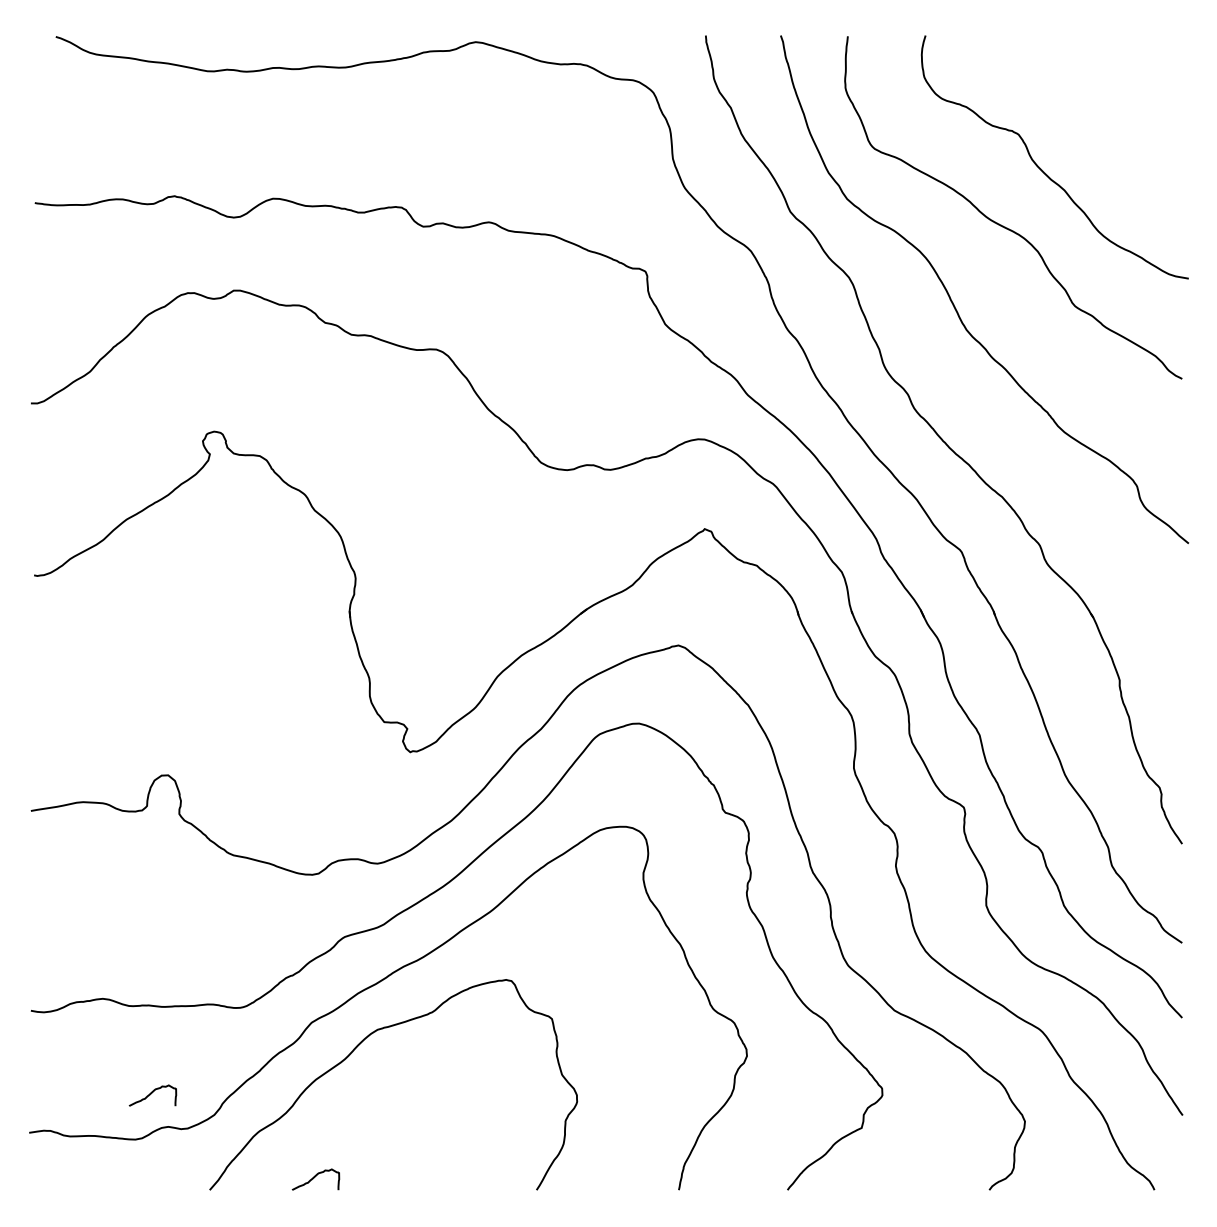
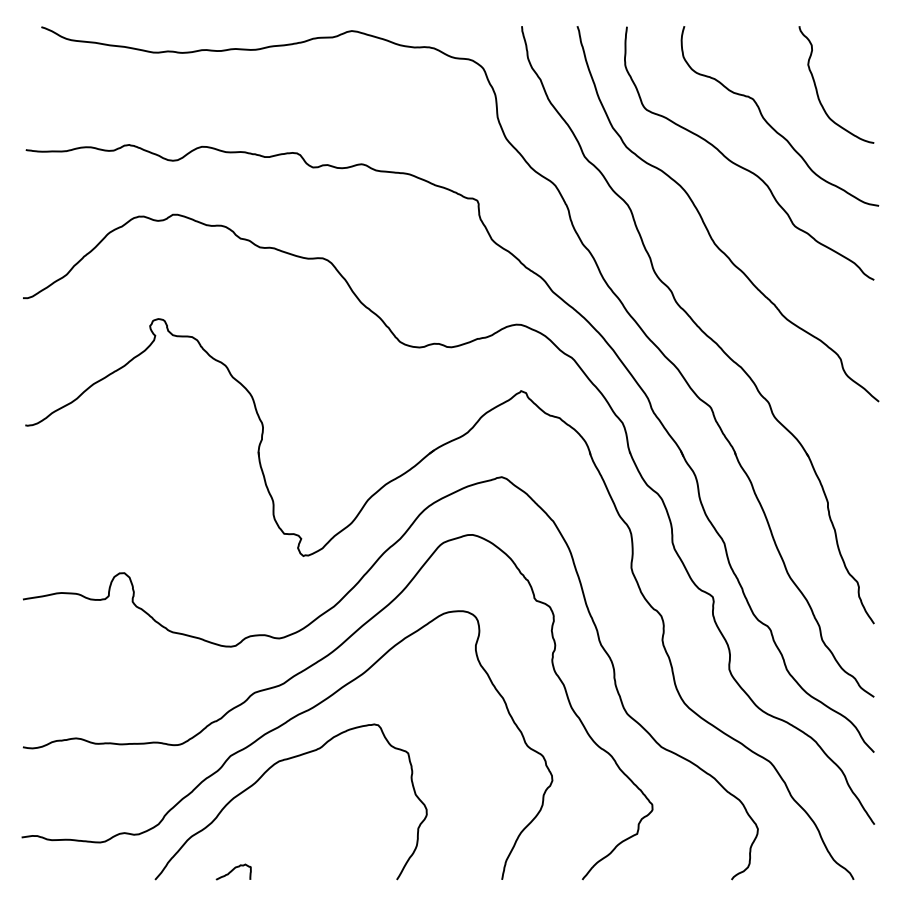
curve: (1105, 121) -> (817, 89), added
curve: (151, 1094) -> (112, 809), removed

